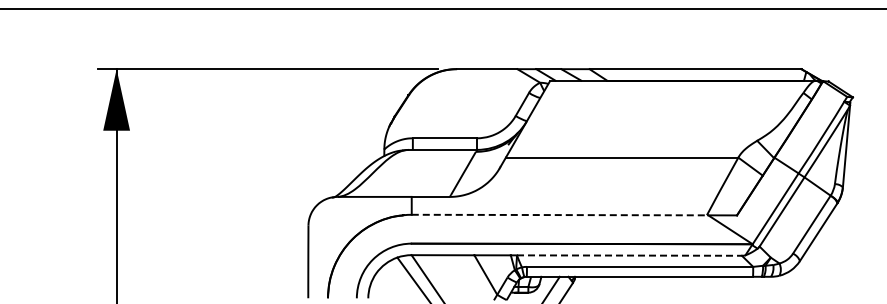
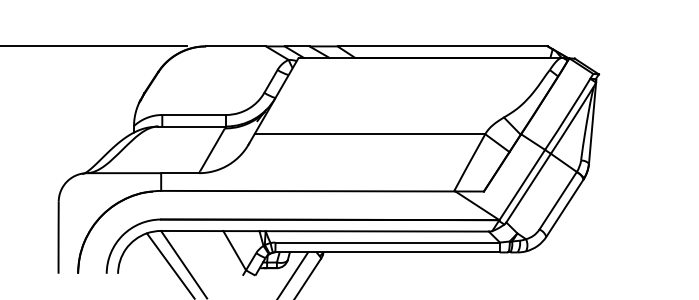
line: (560, 215) -> (308, 191), dashed -> solid
line: (629, 255) -> (377, 231), dashed -> solid

